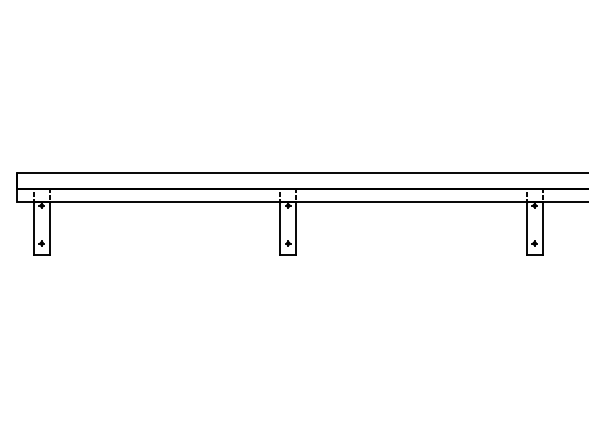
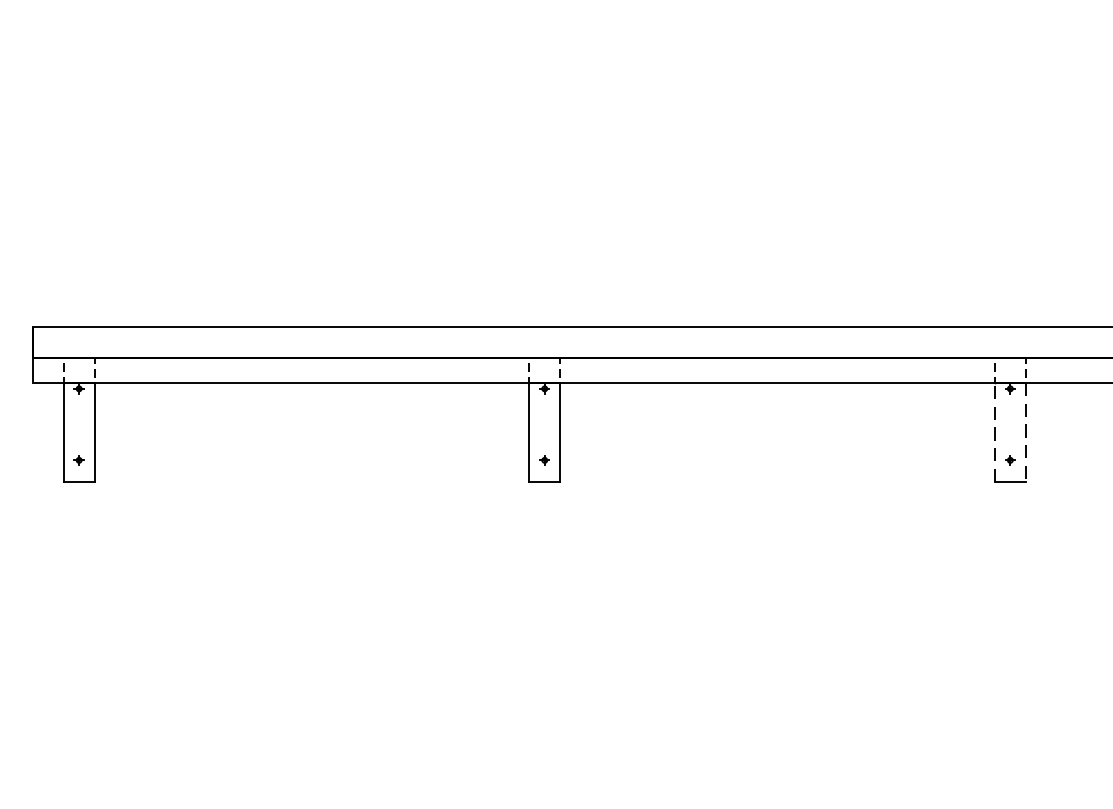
line: (526, 228) -> (994, 431), solid -> dashed
line: (542, 229) -> (1025, 433), solid -> dashed

